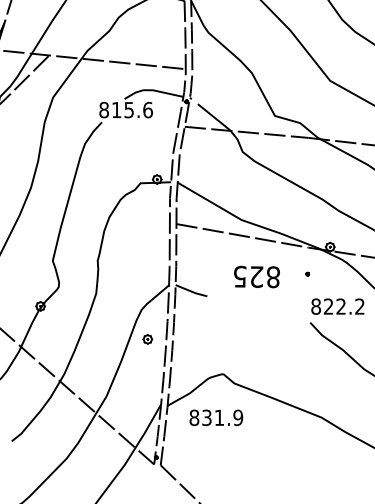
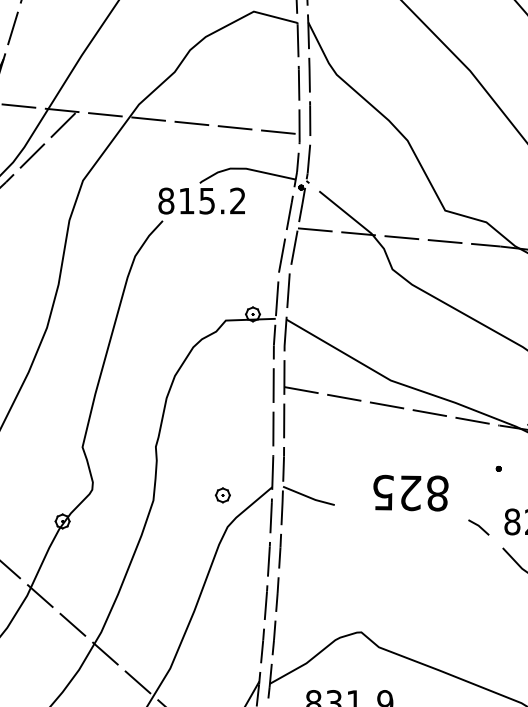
text: (147, 109) -> (237, 200), 815.6 -> 815.2
text: (256, 276) -> (410, 492), moved
line: (295, 310) -> (478, 528), added
part: (147, 339) -> (222, 495), moved

